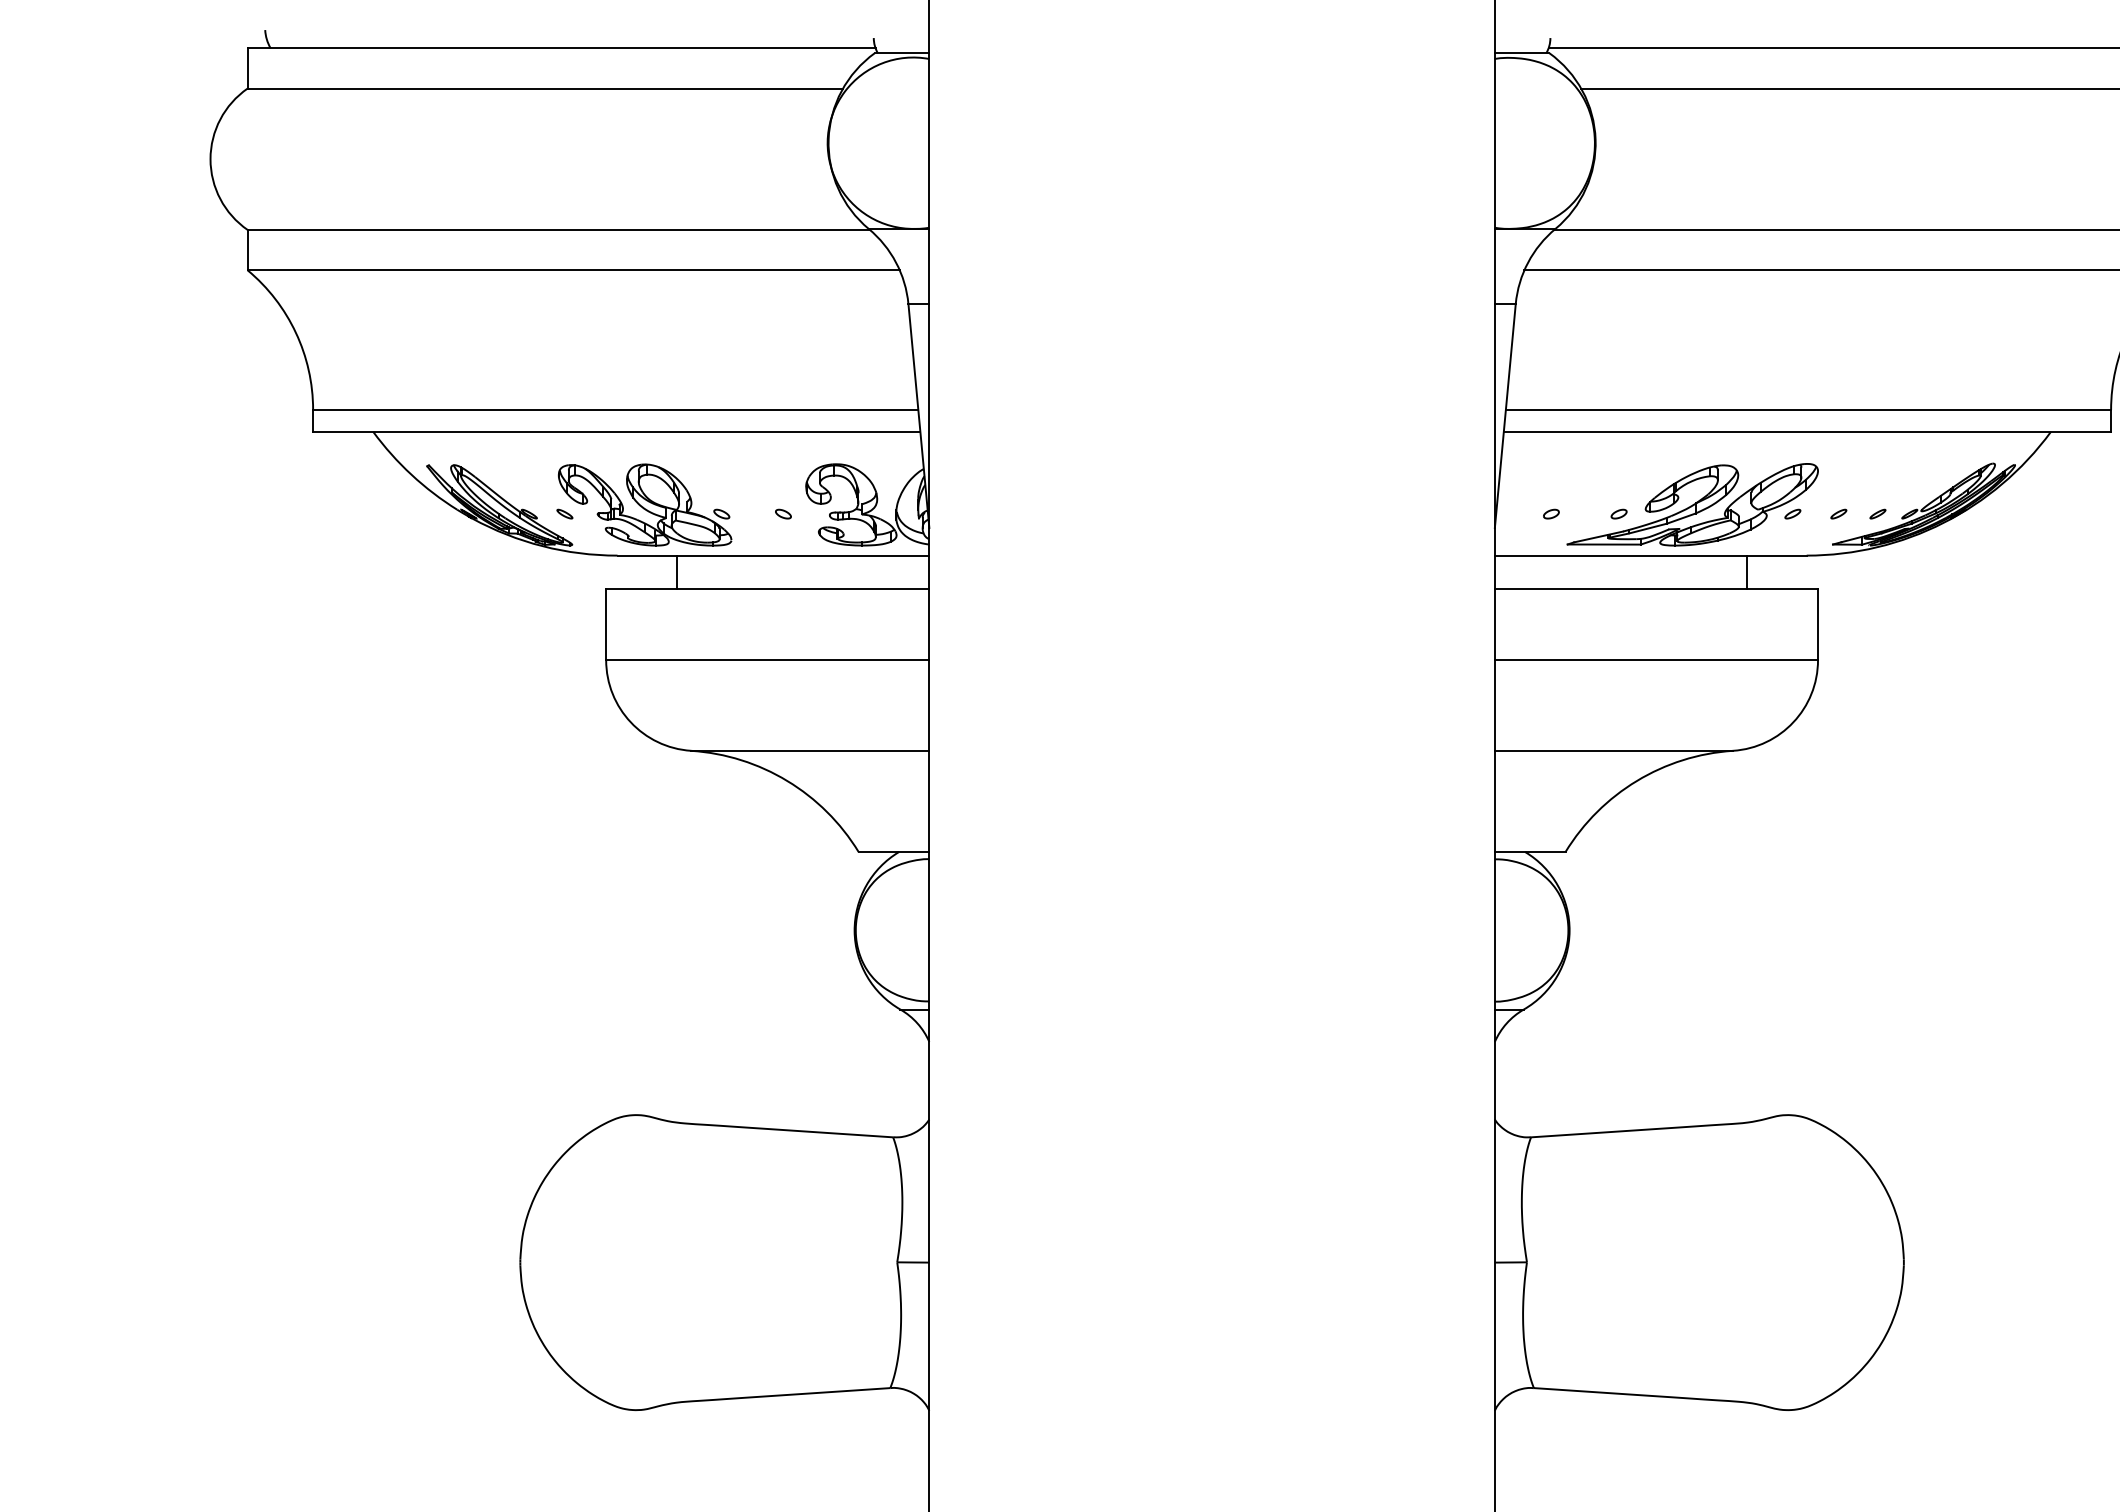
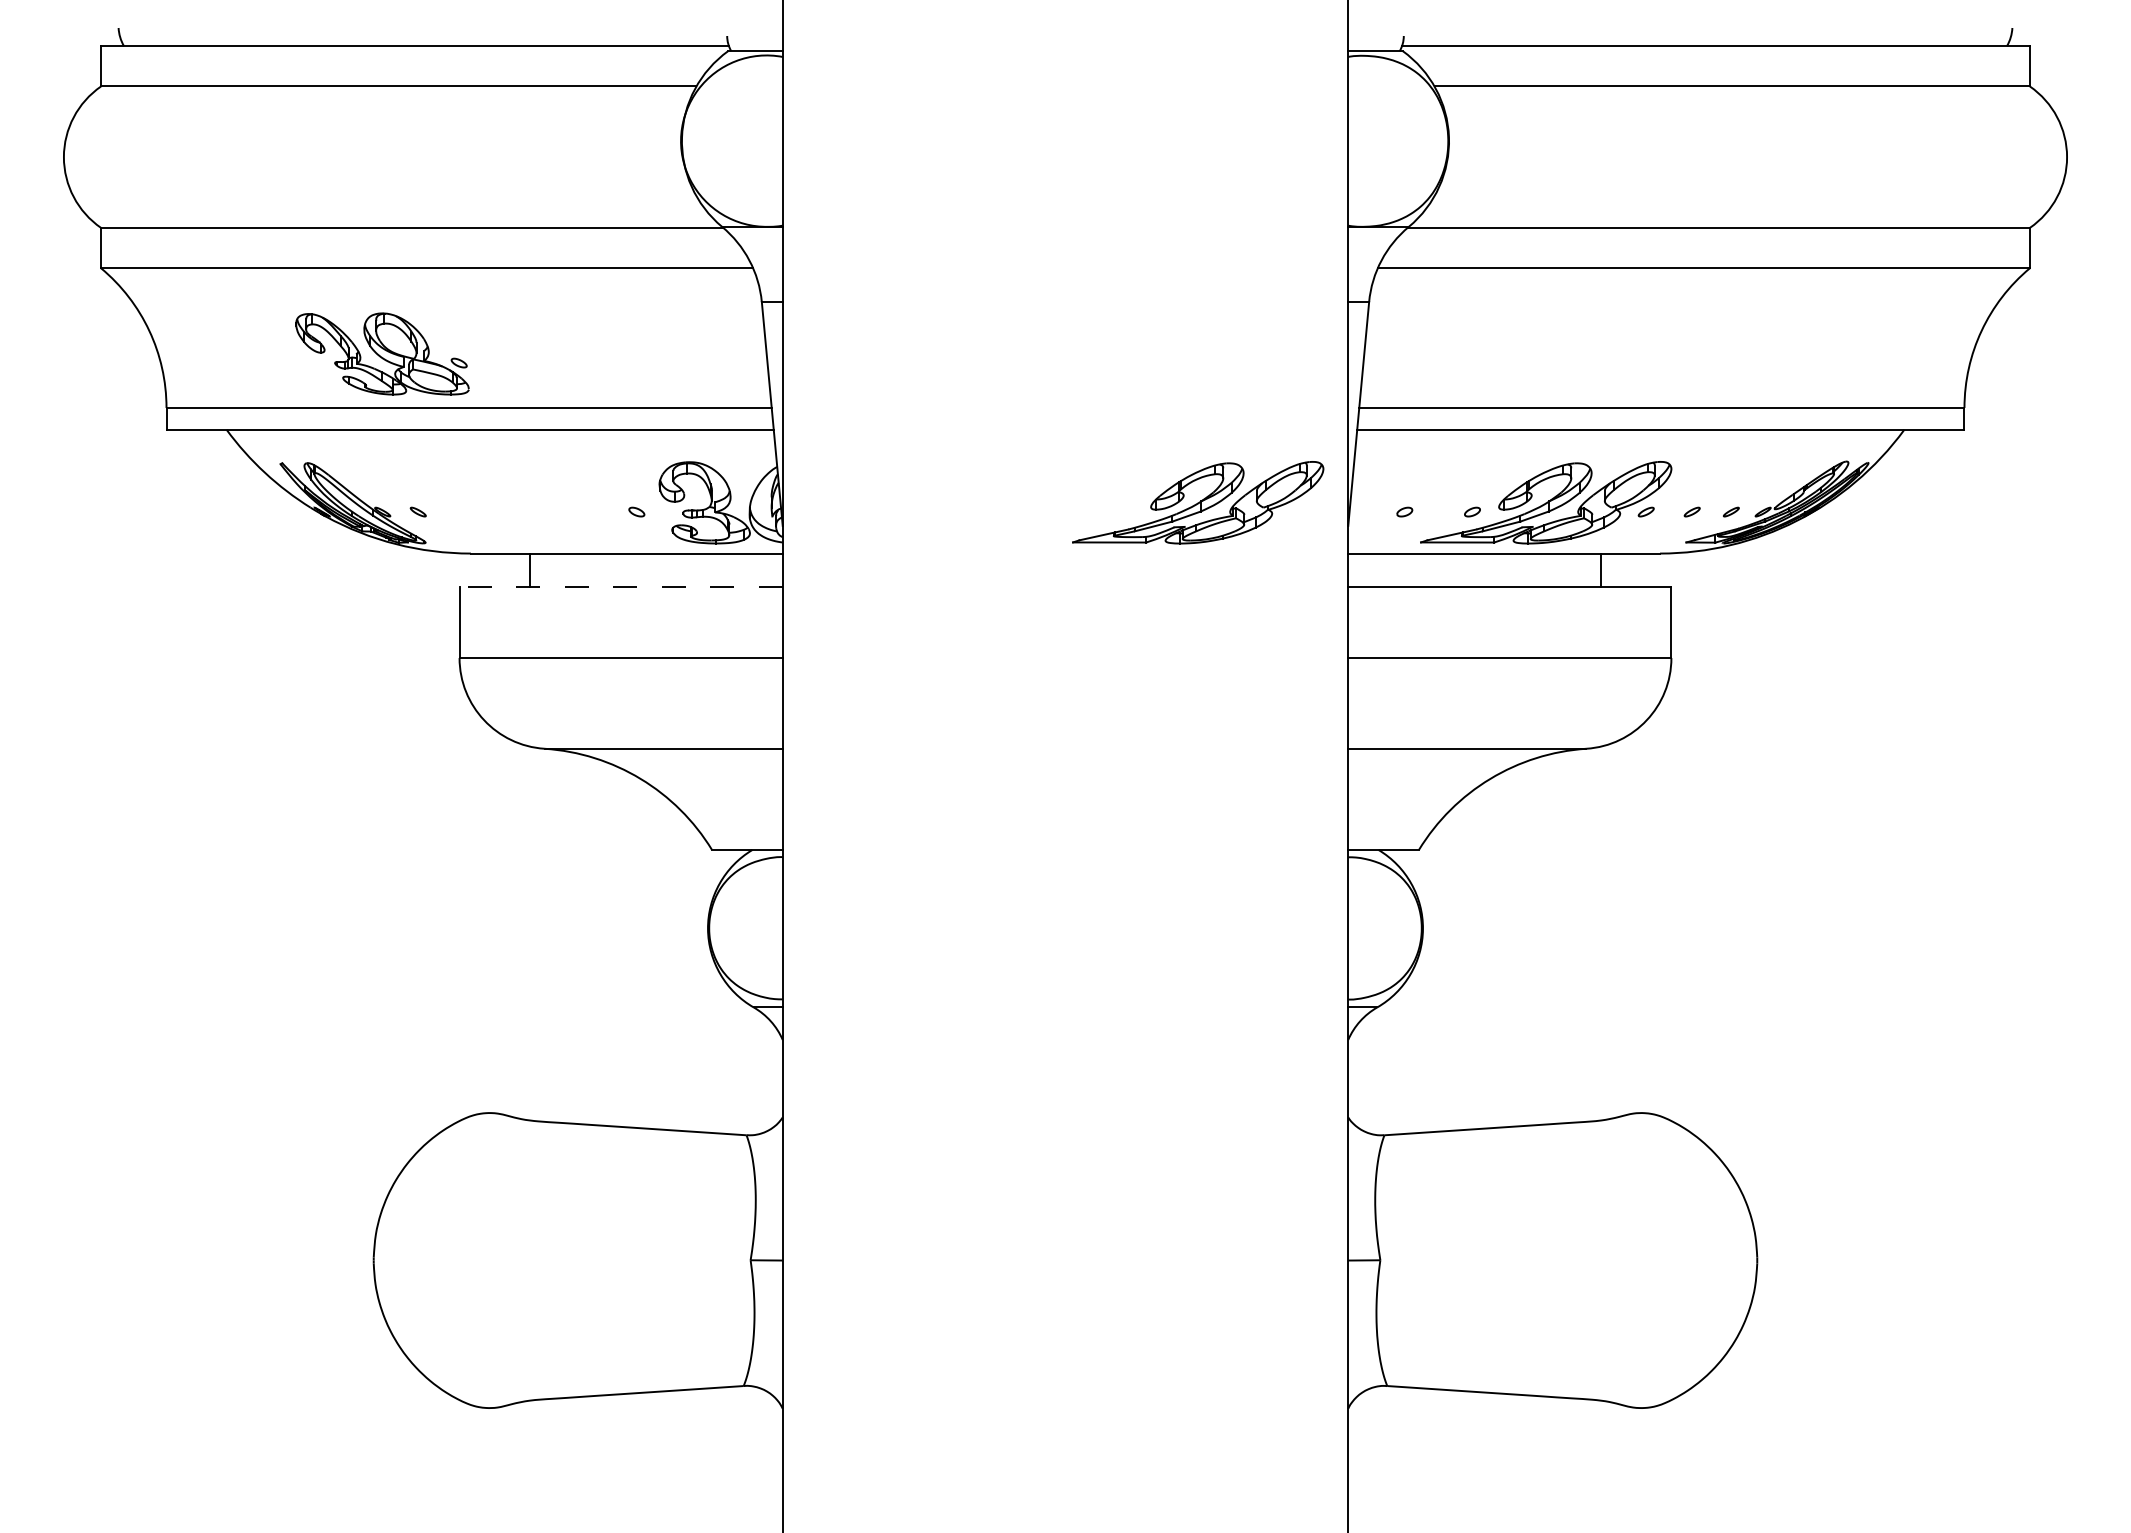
part: (645, 504) -> (382, 353), moved
part: (1345, 504) -> (1198, 502), added
line: (768, 589) -> (621, 587), solid -> dashed

